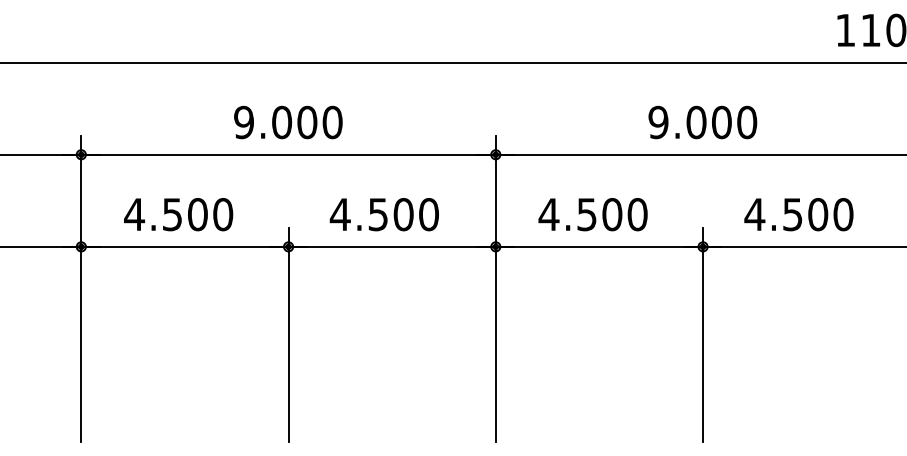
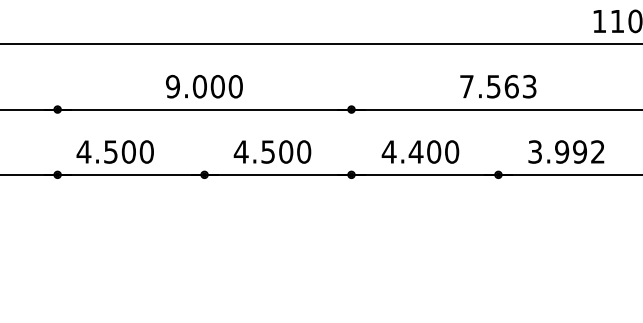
text: (702, 122) -> (498, 86), 9.000 -> 7.563
text: (178, 214) -> (115, 151), moved
text: (586, 214) -> (415, 151), 4.500 -> 4.400
text: (798, 214) -> (566, 151), 4.500 -> 3.992
line: (81, 289) -> (57, 205), removed
line: (495, 289) -> (351, 205), removed
line: (288, 335) -> (204, 237), removed
line: (703, 335) -> (498, 237), removed

